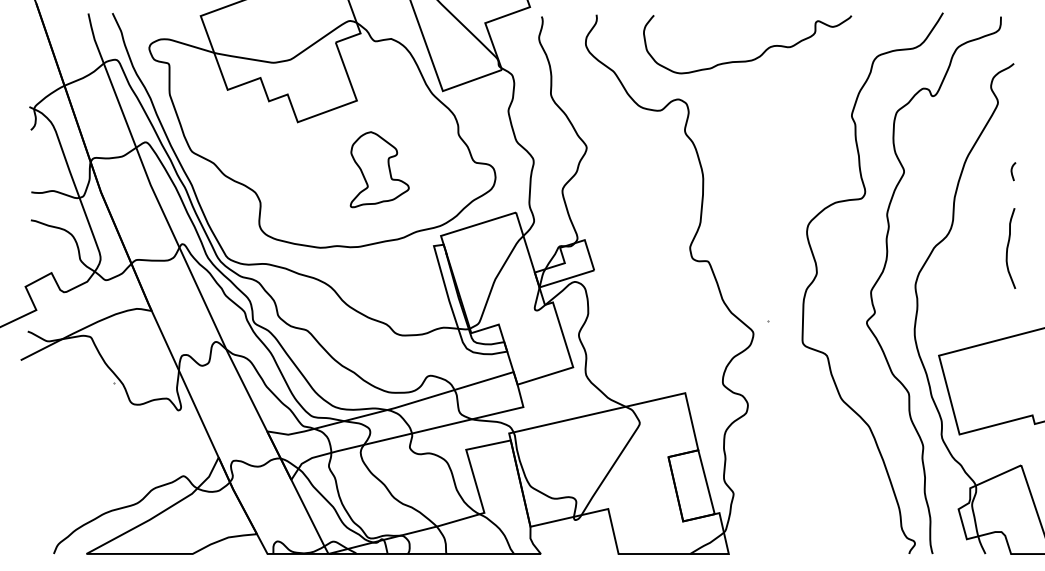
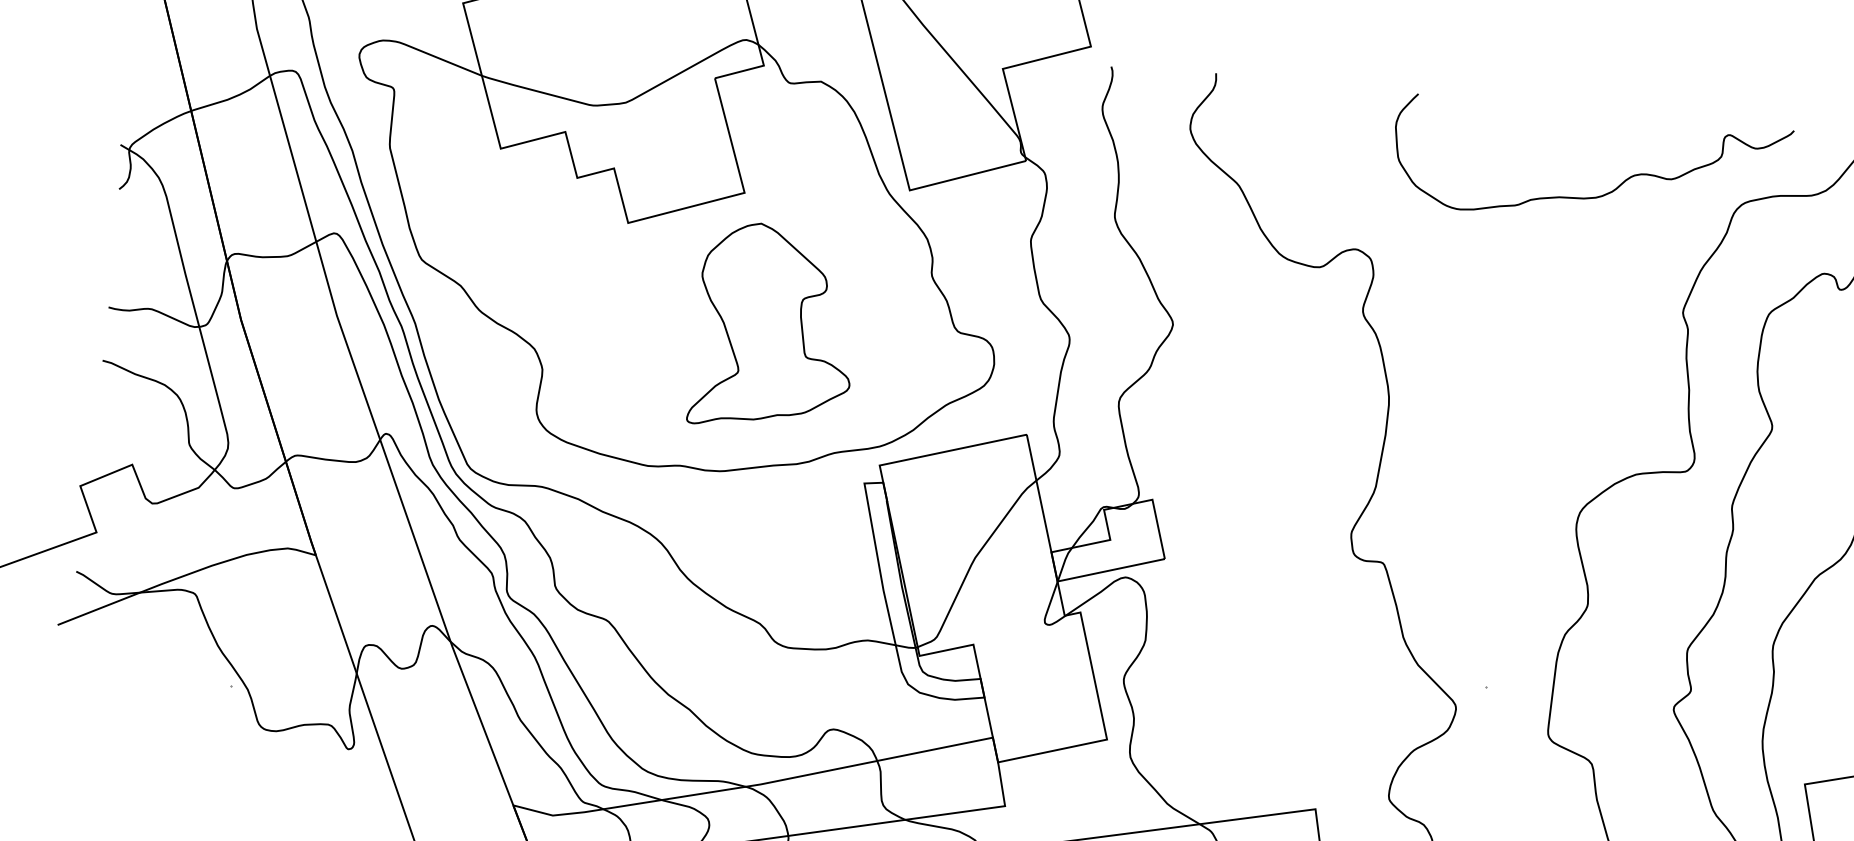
curve: (753, 58) -> (1599, 194), moved
part: (379, 169) -> (774, 327), size x1.43

